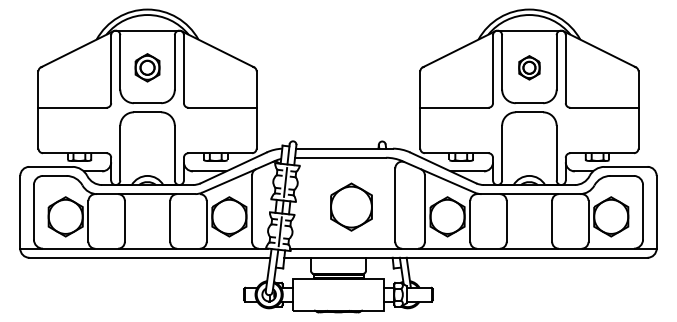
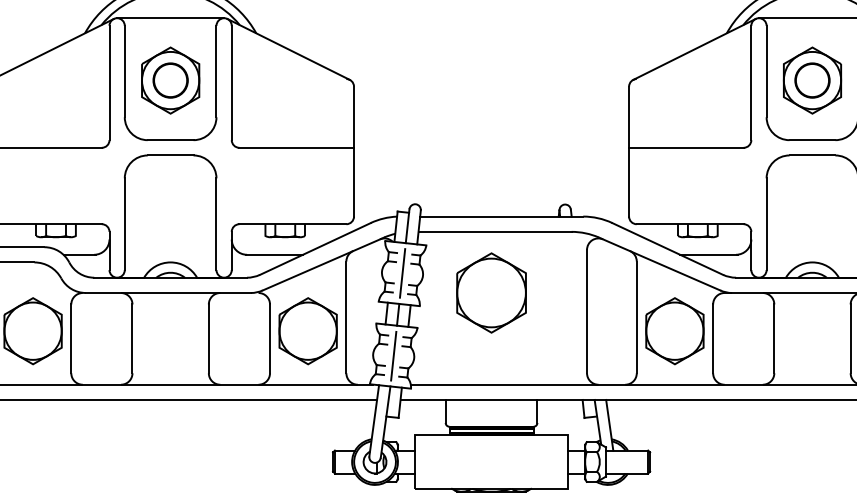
part: (147, 67) -> (170, 80), size x1.43
part: (529, 67) -> (812, 80), size x1.67
part: (351, 206) -> (491, 291), moved

